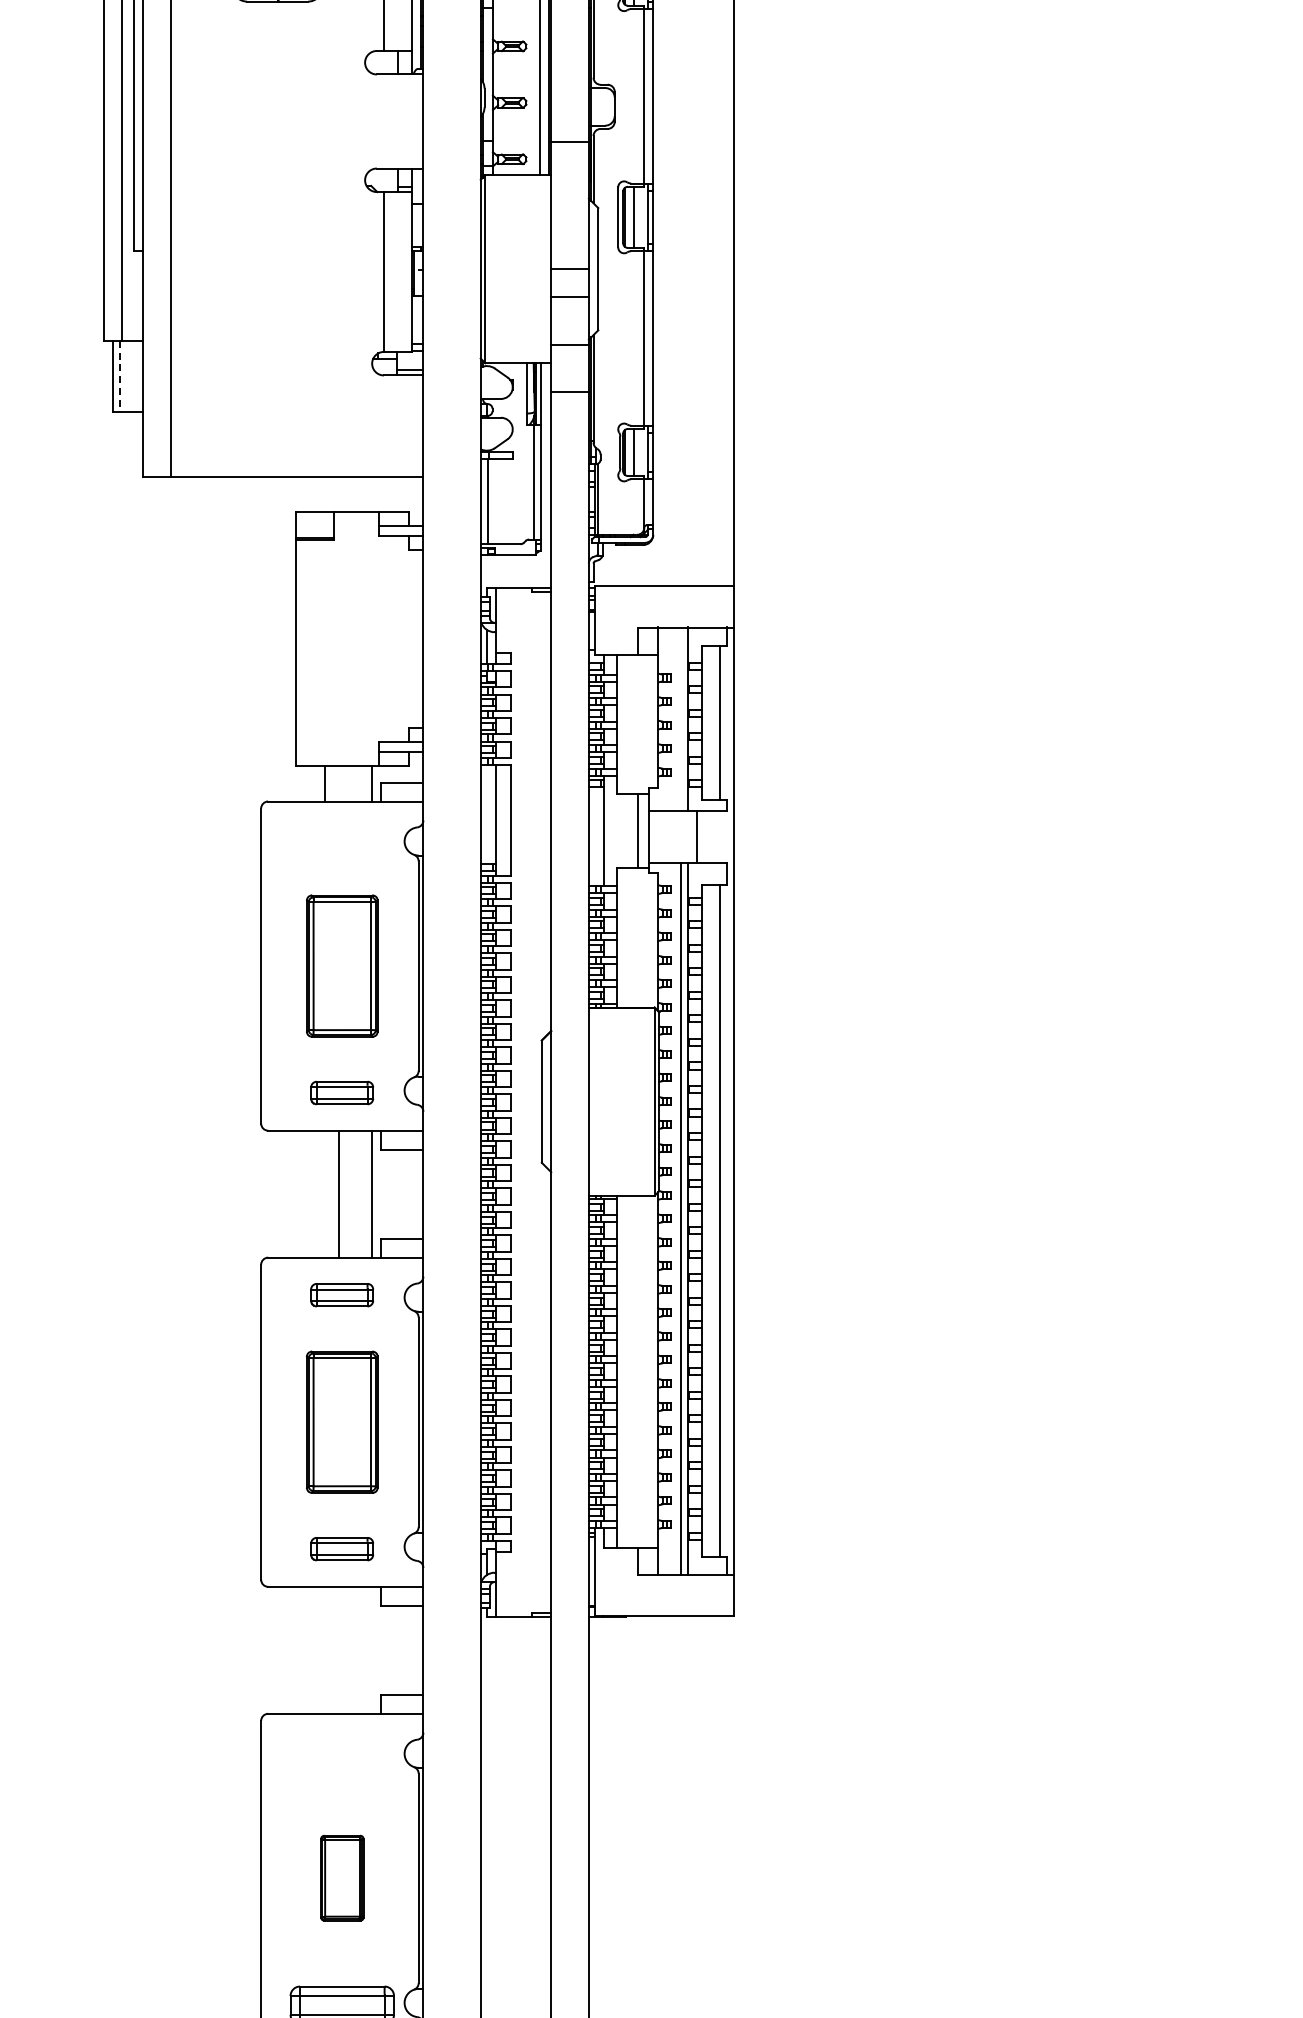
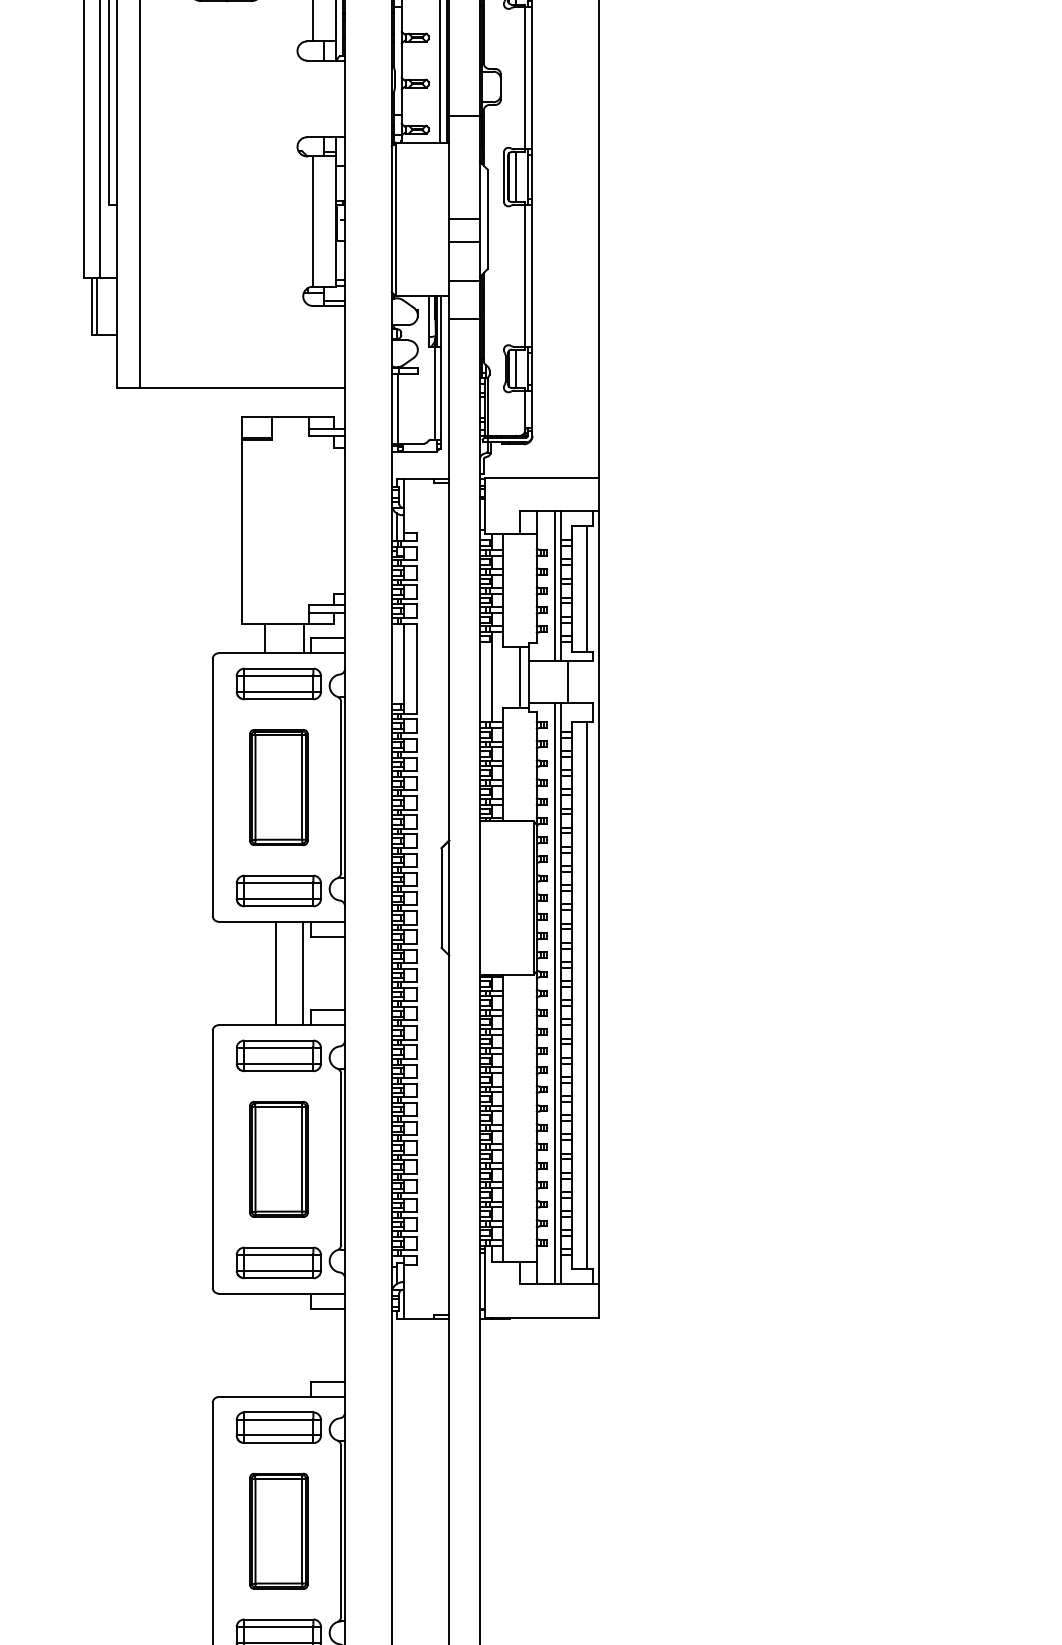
line: (119, 376) -> (97, 306), dashed -> solid
line: (680, 718) -> (554, 585), added
part: (341, 838) -> (278, 683), added
part: (341, 1092) -> (278, 890), size x1.67
part: (341, 1294) -> (278, 1055), size x1.67
part: (341, 1548) -> (278, 1262), size x1.67
part: (341, 1751) -> (278, 1427), added
part: (342, 1877) -> (279, 1530), size x1.67

